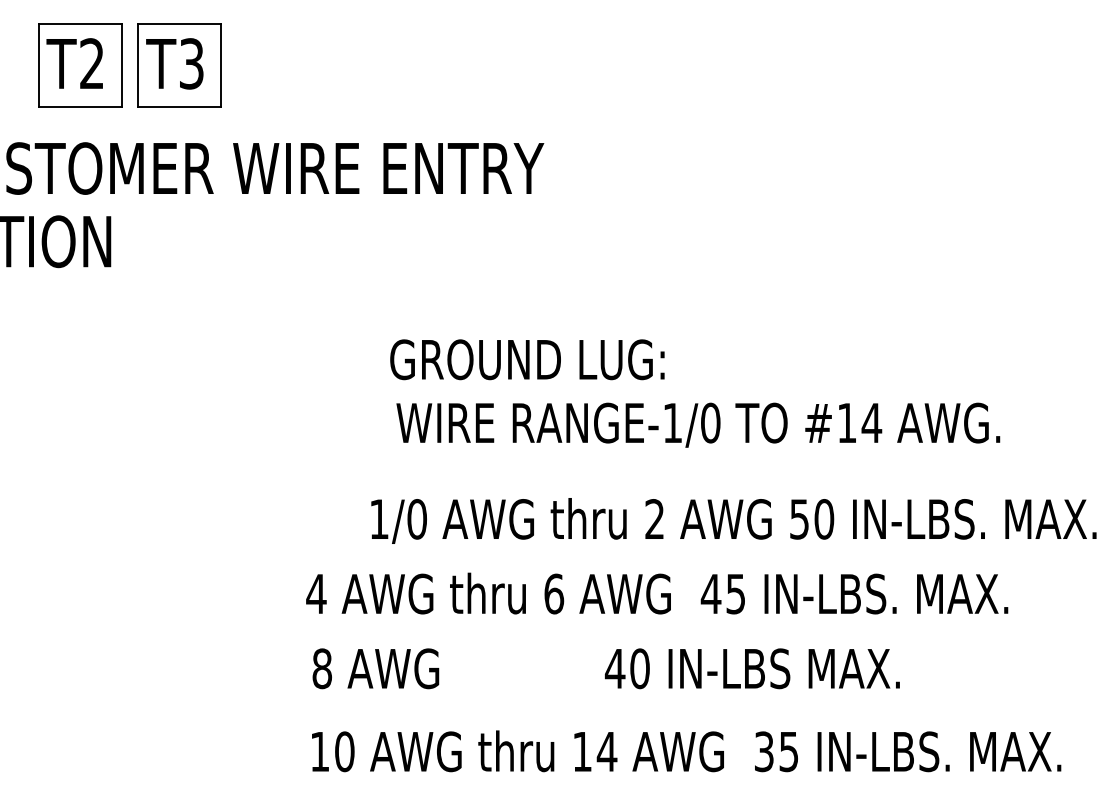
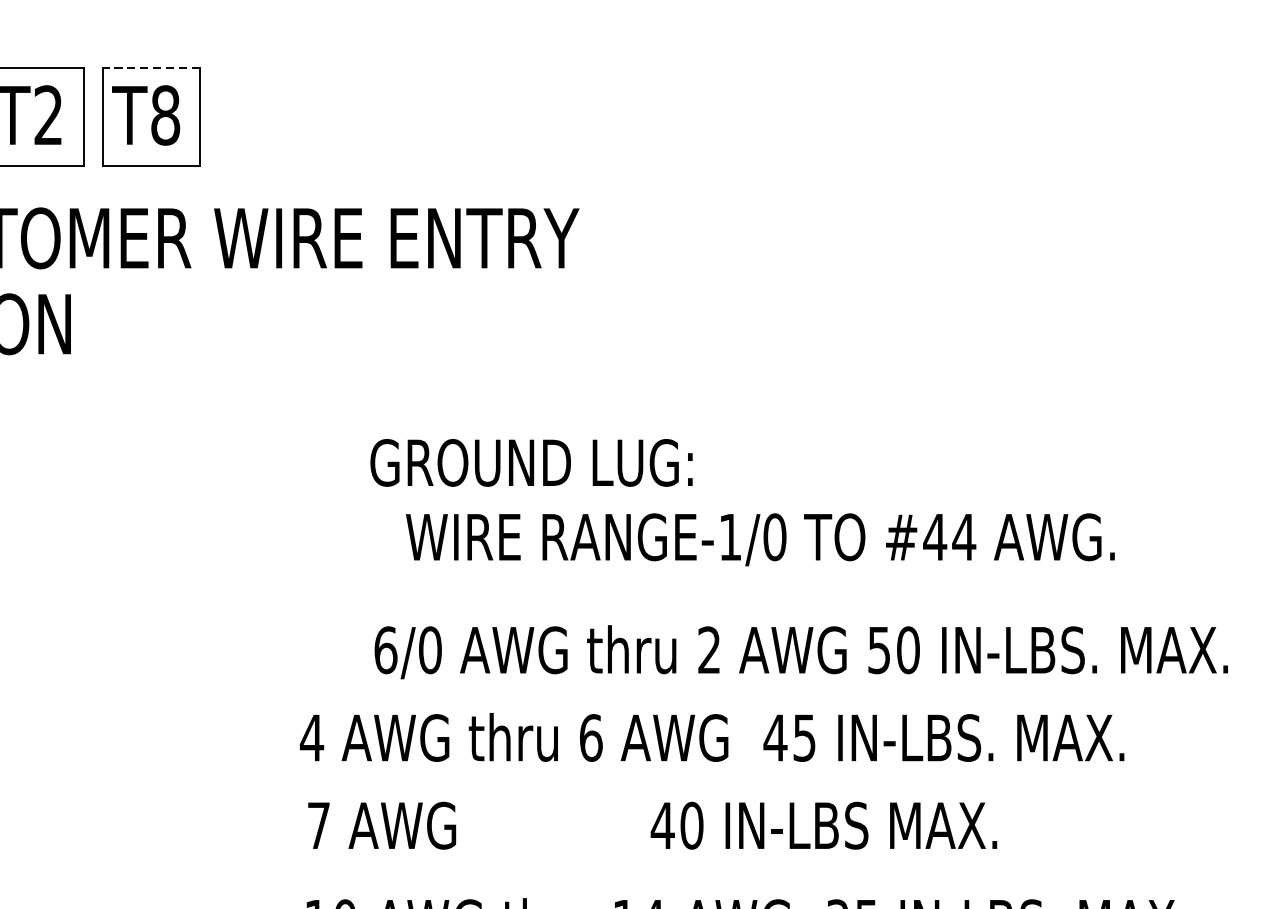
line: (179, 23) -> (151, 68), solid -> dashed
text: (191, 63) -> (165, 115), T3 -> T8
text: (527, 359) -> (531, 462), moved
text: (846, 422) -> (934, 536), #14 -> #44
text: (379, 519) -> (386, 650), 1/0 -> 6/0
text: (321, 668) -> (317, 825), 8 -> 7

